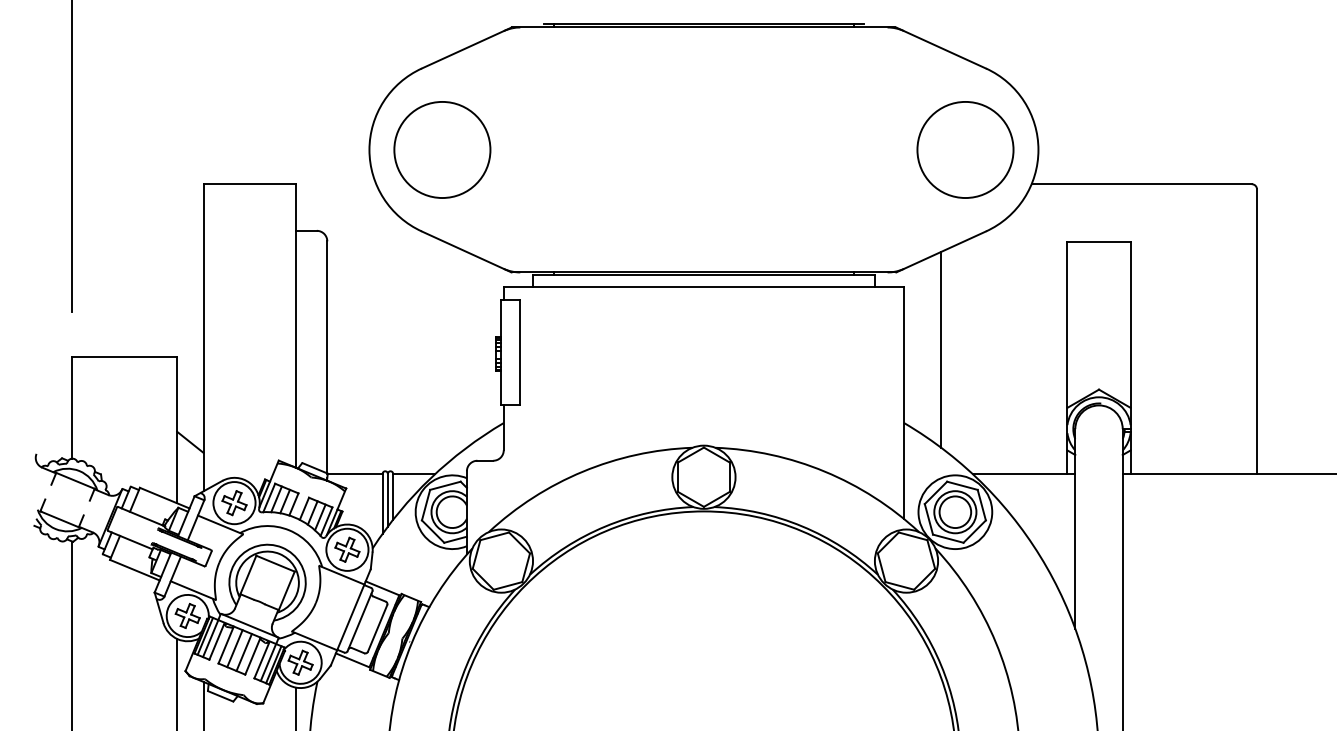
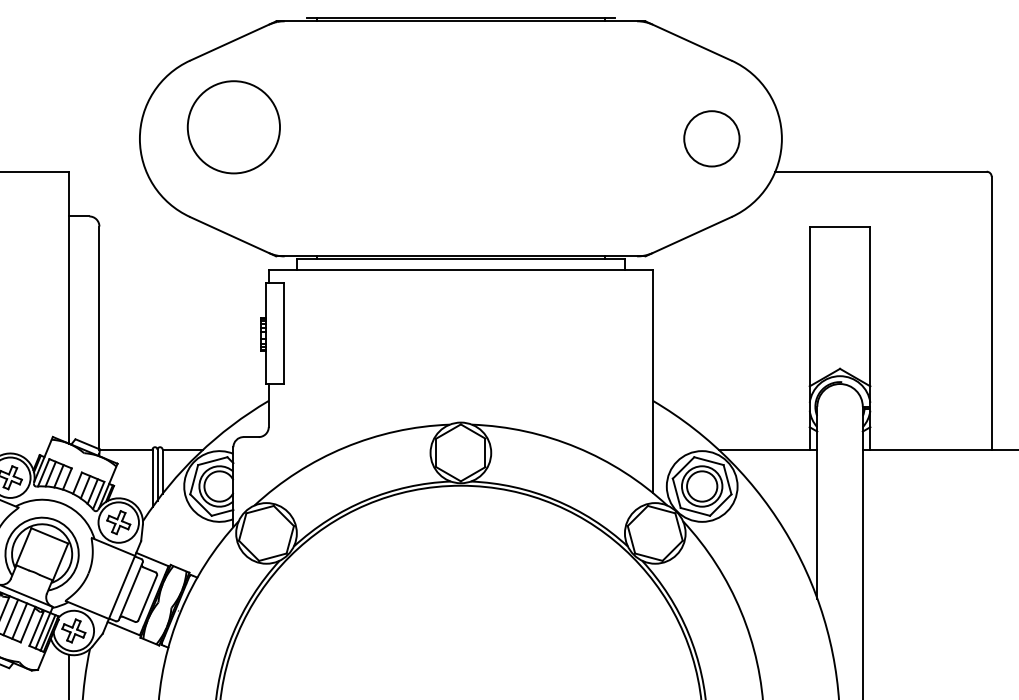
circle: (442, 149) -> (233, 126), moved
circle: (965, 149) -> (711, 138), size x0.6
line: (941, 349) -> (688, 330), removed

